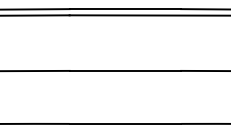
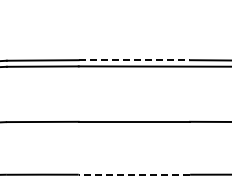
line: (125, 9) -> (134, 60), solid -> dashed
line: (125, 123) -> (134, 174), solid -> dashed

